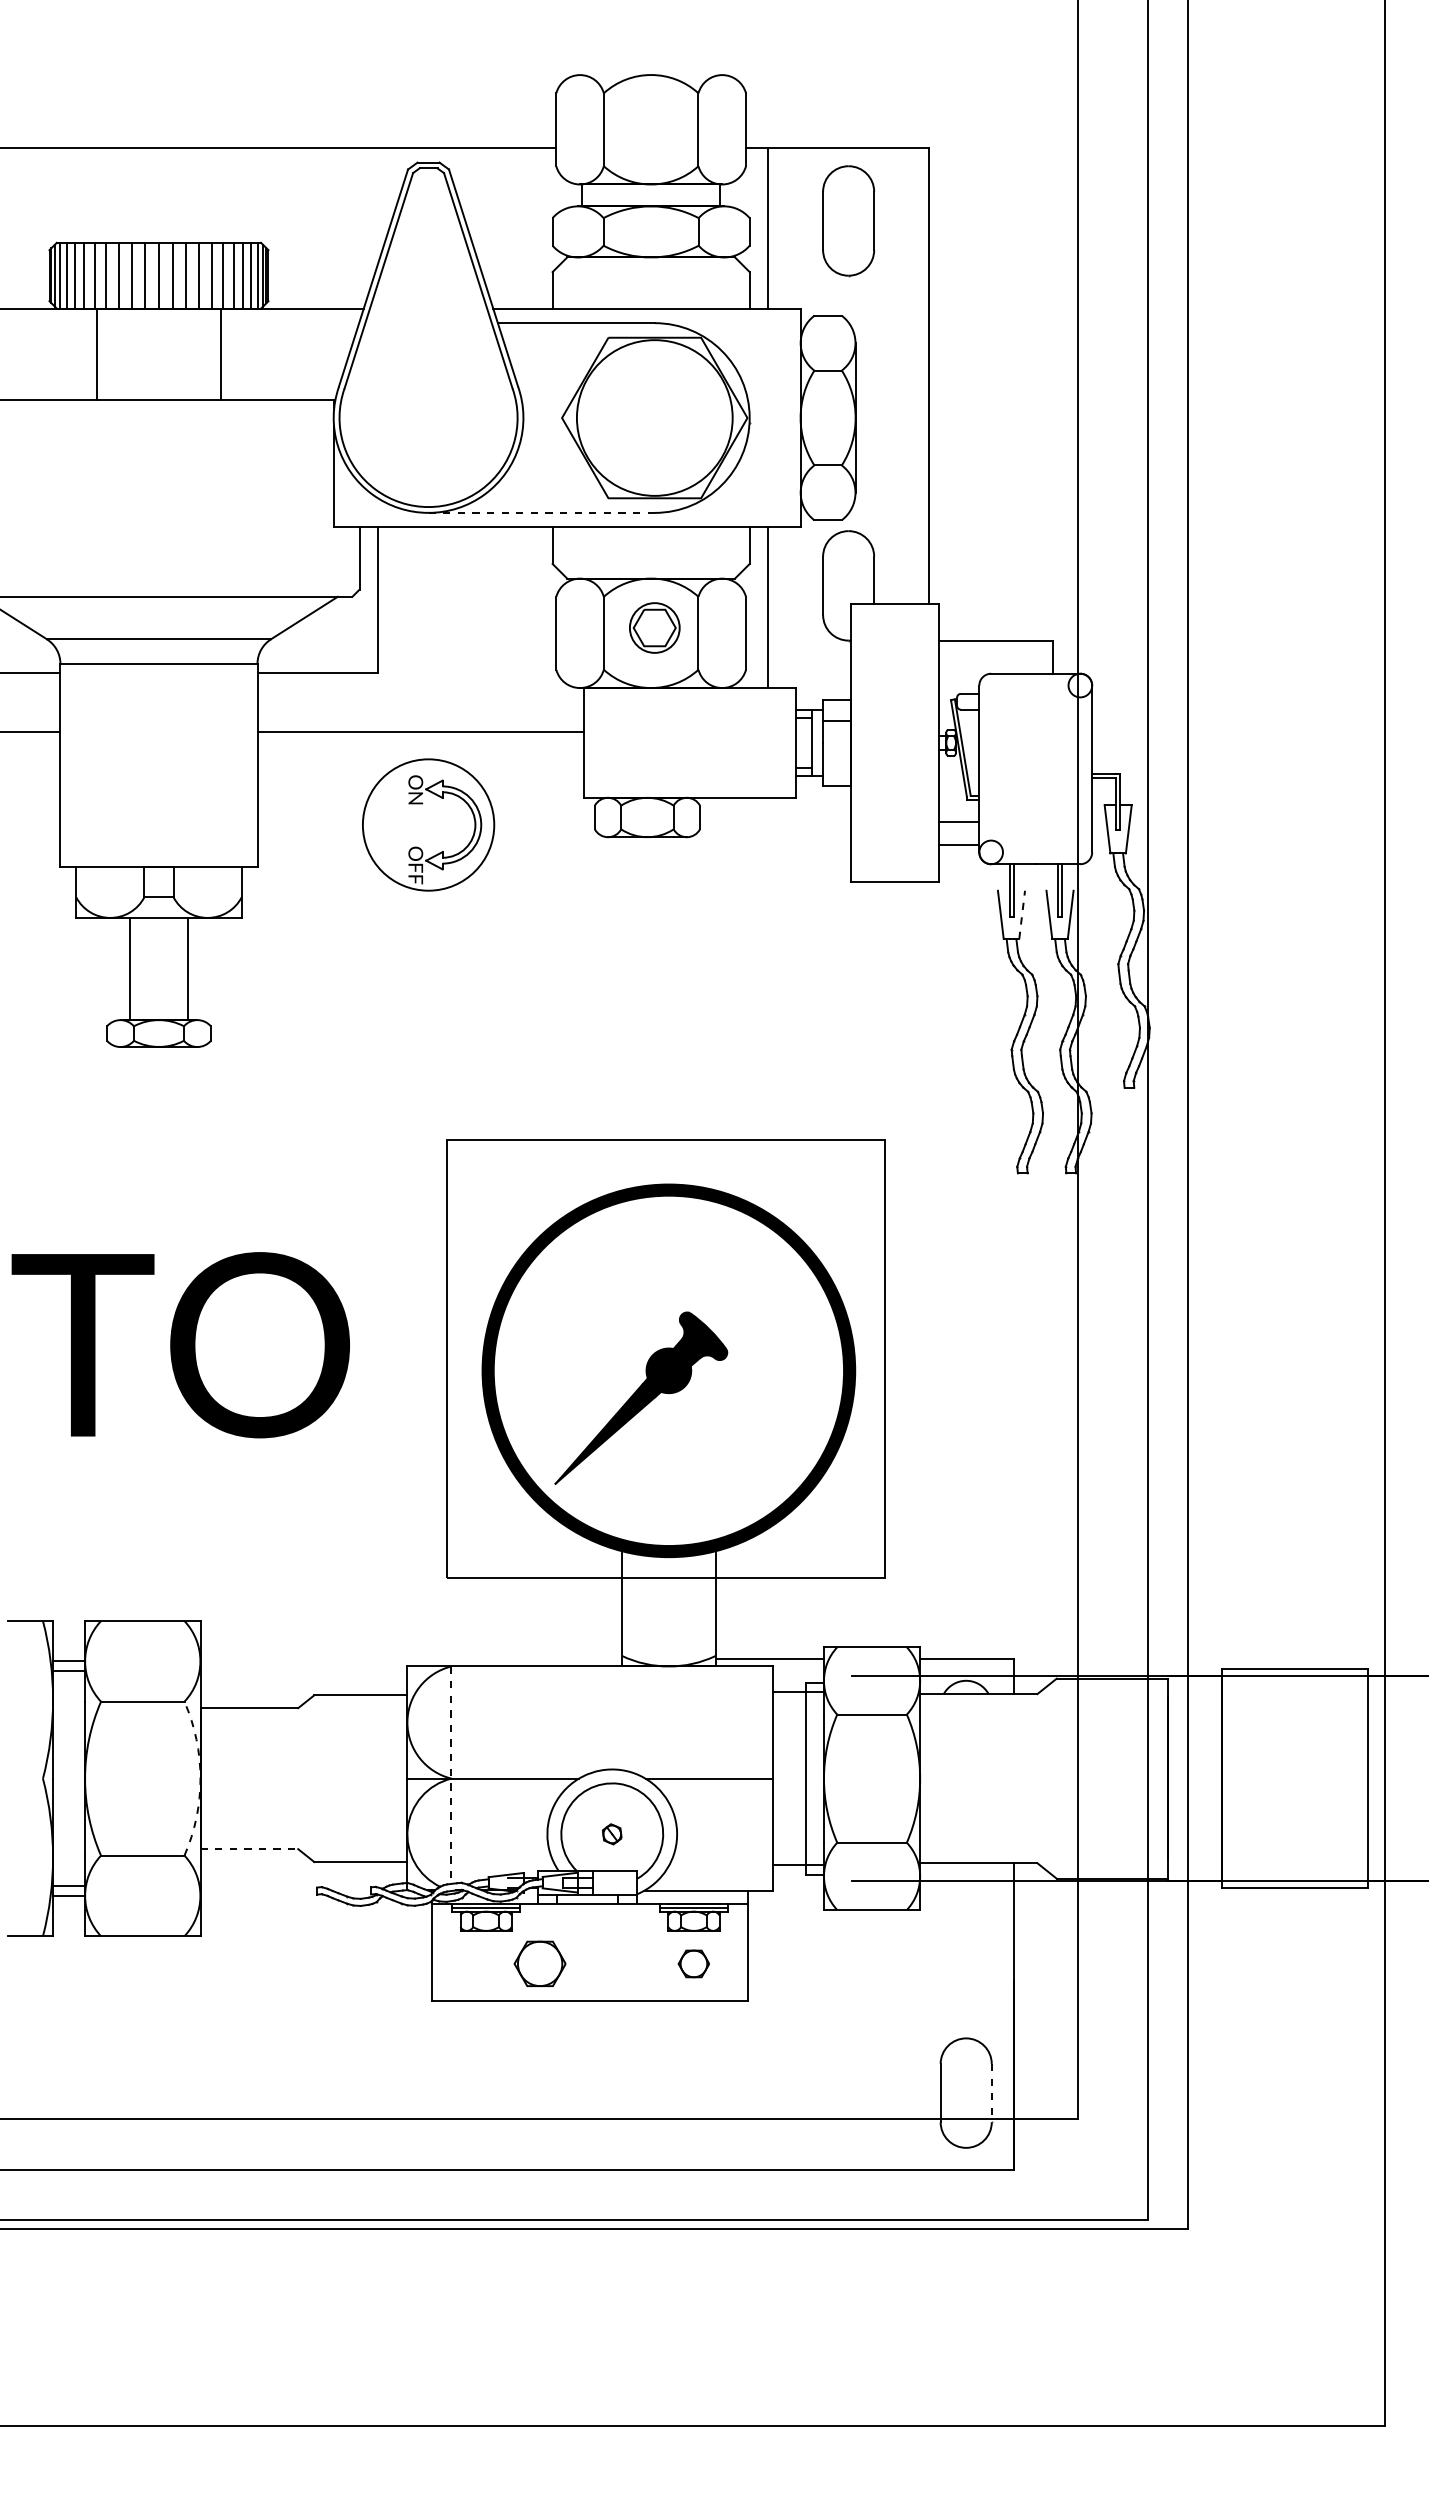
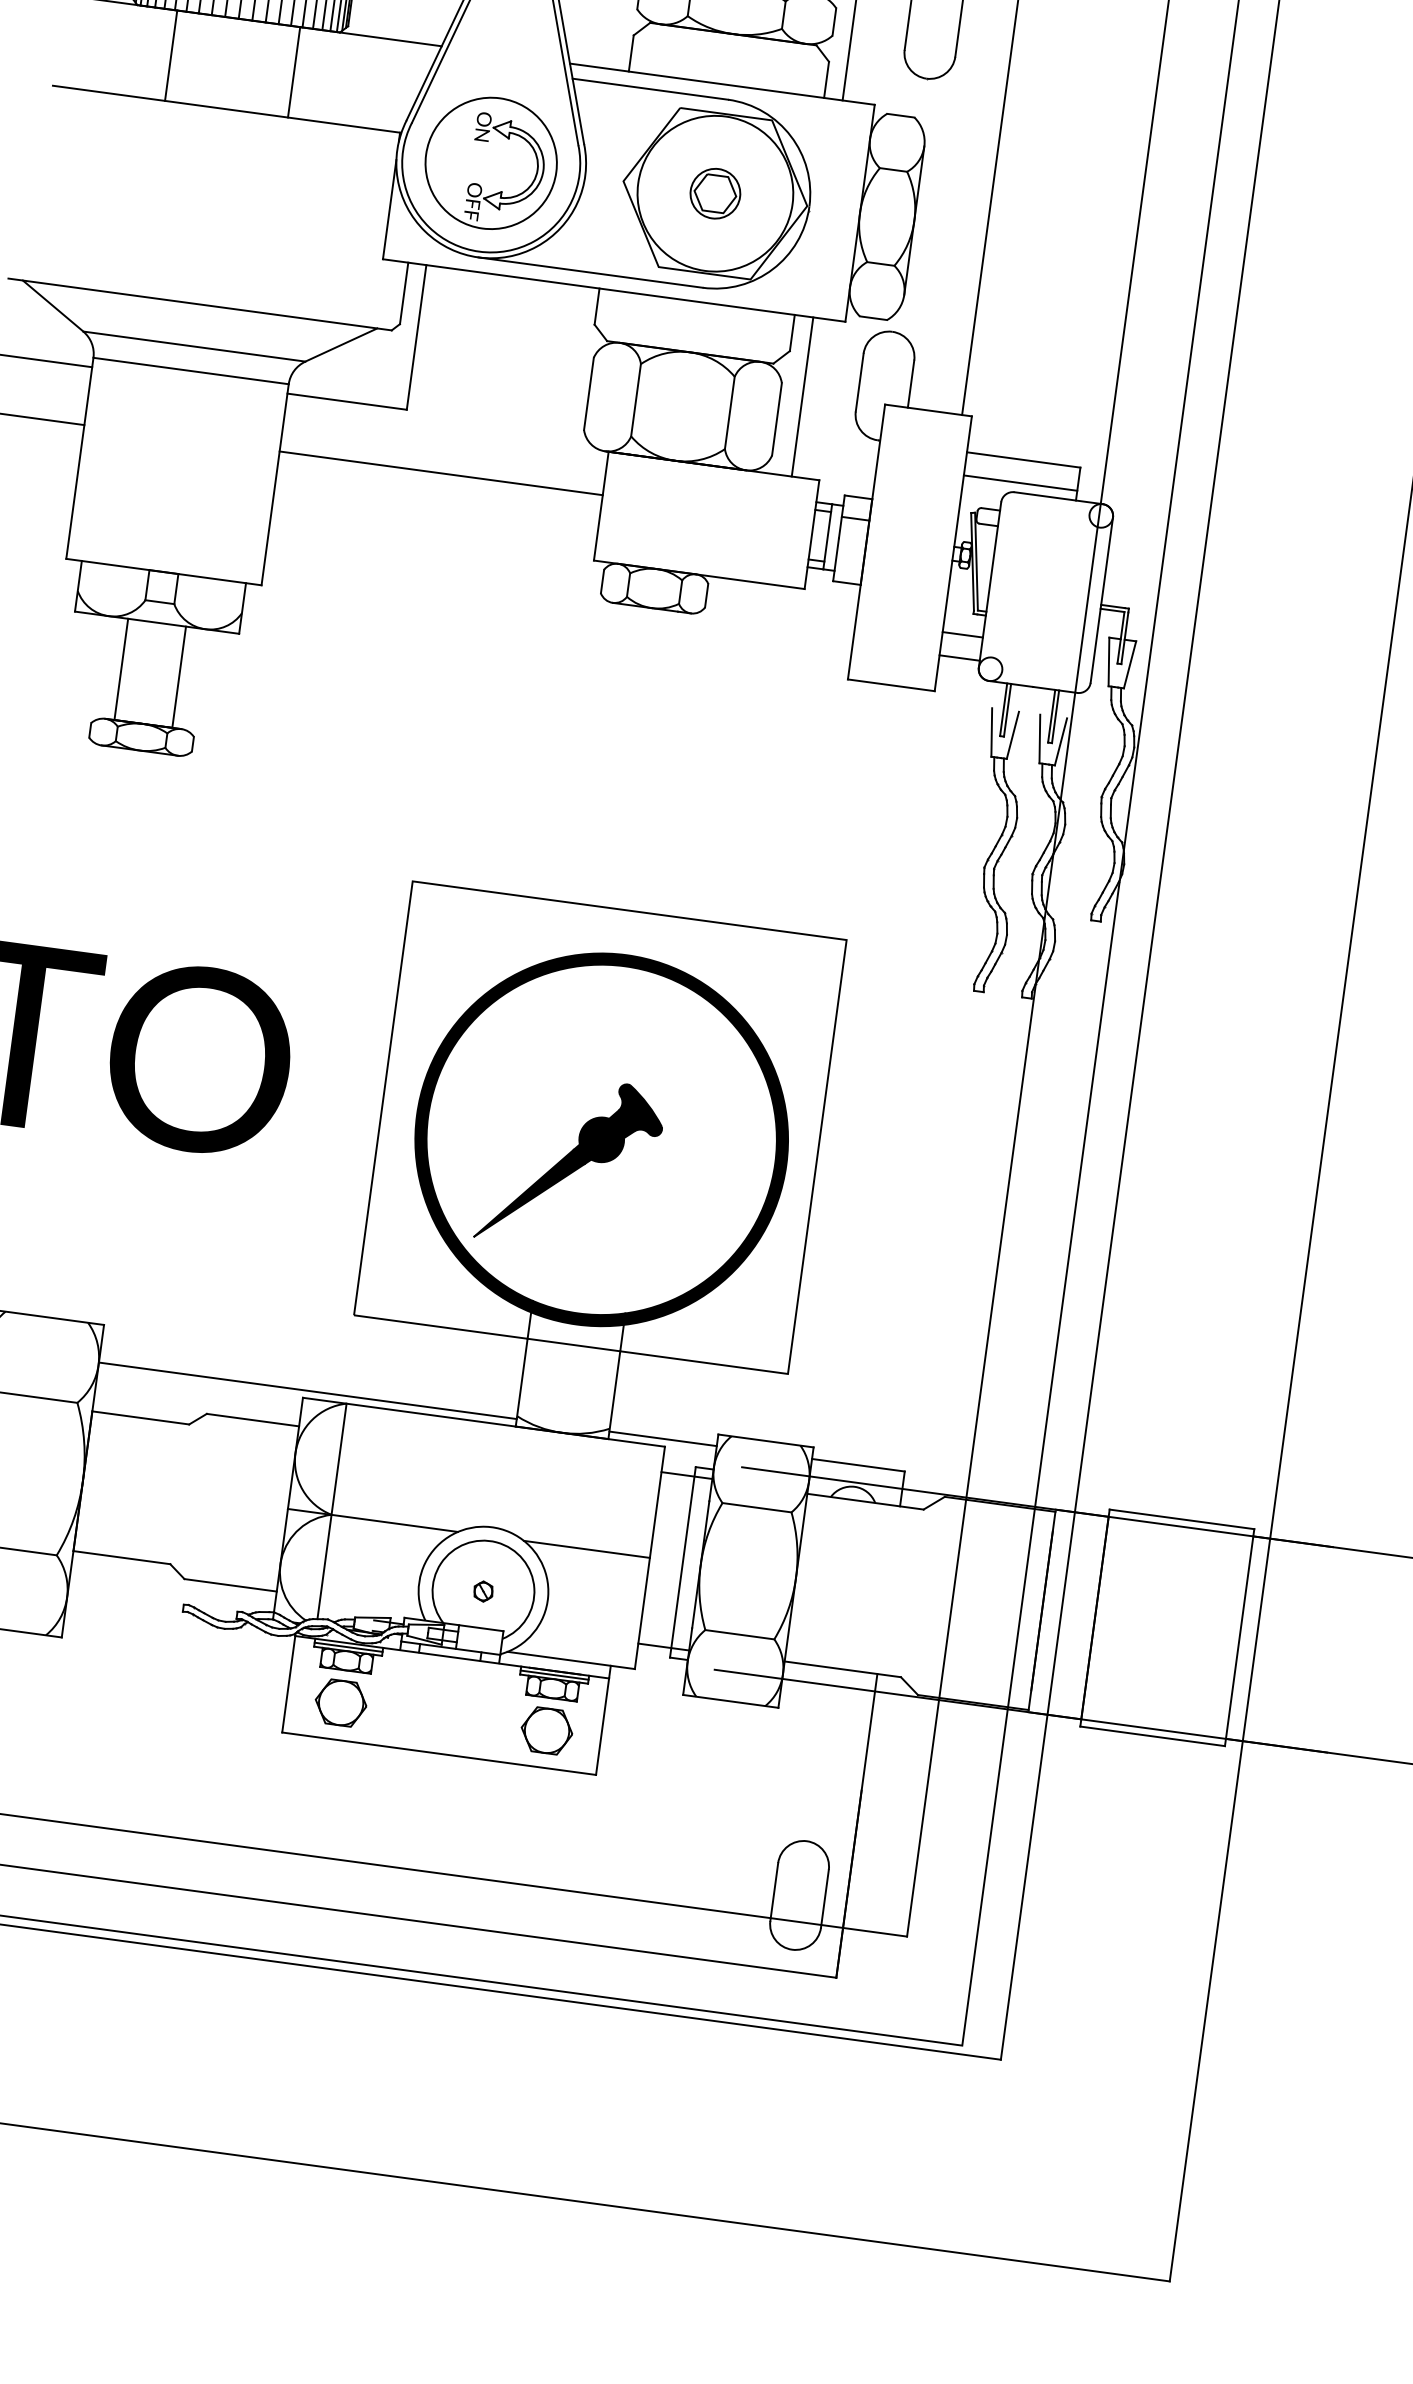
line: (542, 512) -> (591, 272), dashed -> solid
part: (654, 627) -> (715, 193), moved
line: (995, 663) -> (1020, 482), added
part: (428, 824) -> (491, 162), moved
line: (1022, 914) -> (1013, 735), dashed -> solid
line: (411, 1658) -> (308, 1390), added
line: (451, 1775) -> (332, 1511), dashed -> solid
arc: (200, 1778) -> (82, 1481), dashed -> solid
line: (249, 1849) -> (121, 1558), dashed -> solid
part: (539, 1963) -> (340, 1702), moved
part: (693, 1963) -> (546, 1730), size x1.67
line: (991, 2093) -> (824, 1899), dashed -> solid

